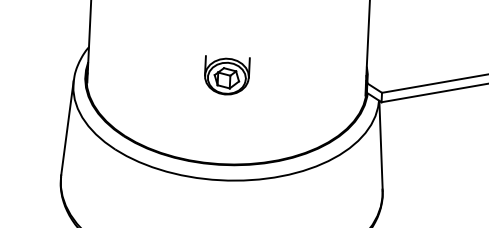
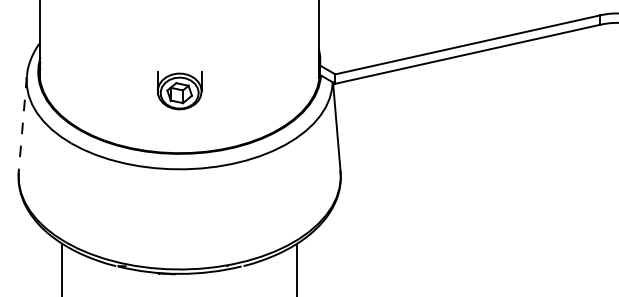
part: (226, 75) -> (179, 90), moved
line: (67, 128) -> (22, 124), solid -> dashed

